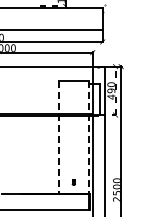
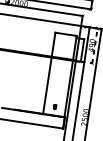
line: (59, 137) -> (49, 73), dashed -> solid
line: (88, 137) -> (70, 76), dashed -> solid

